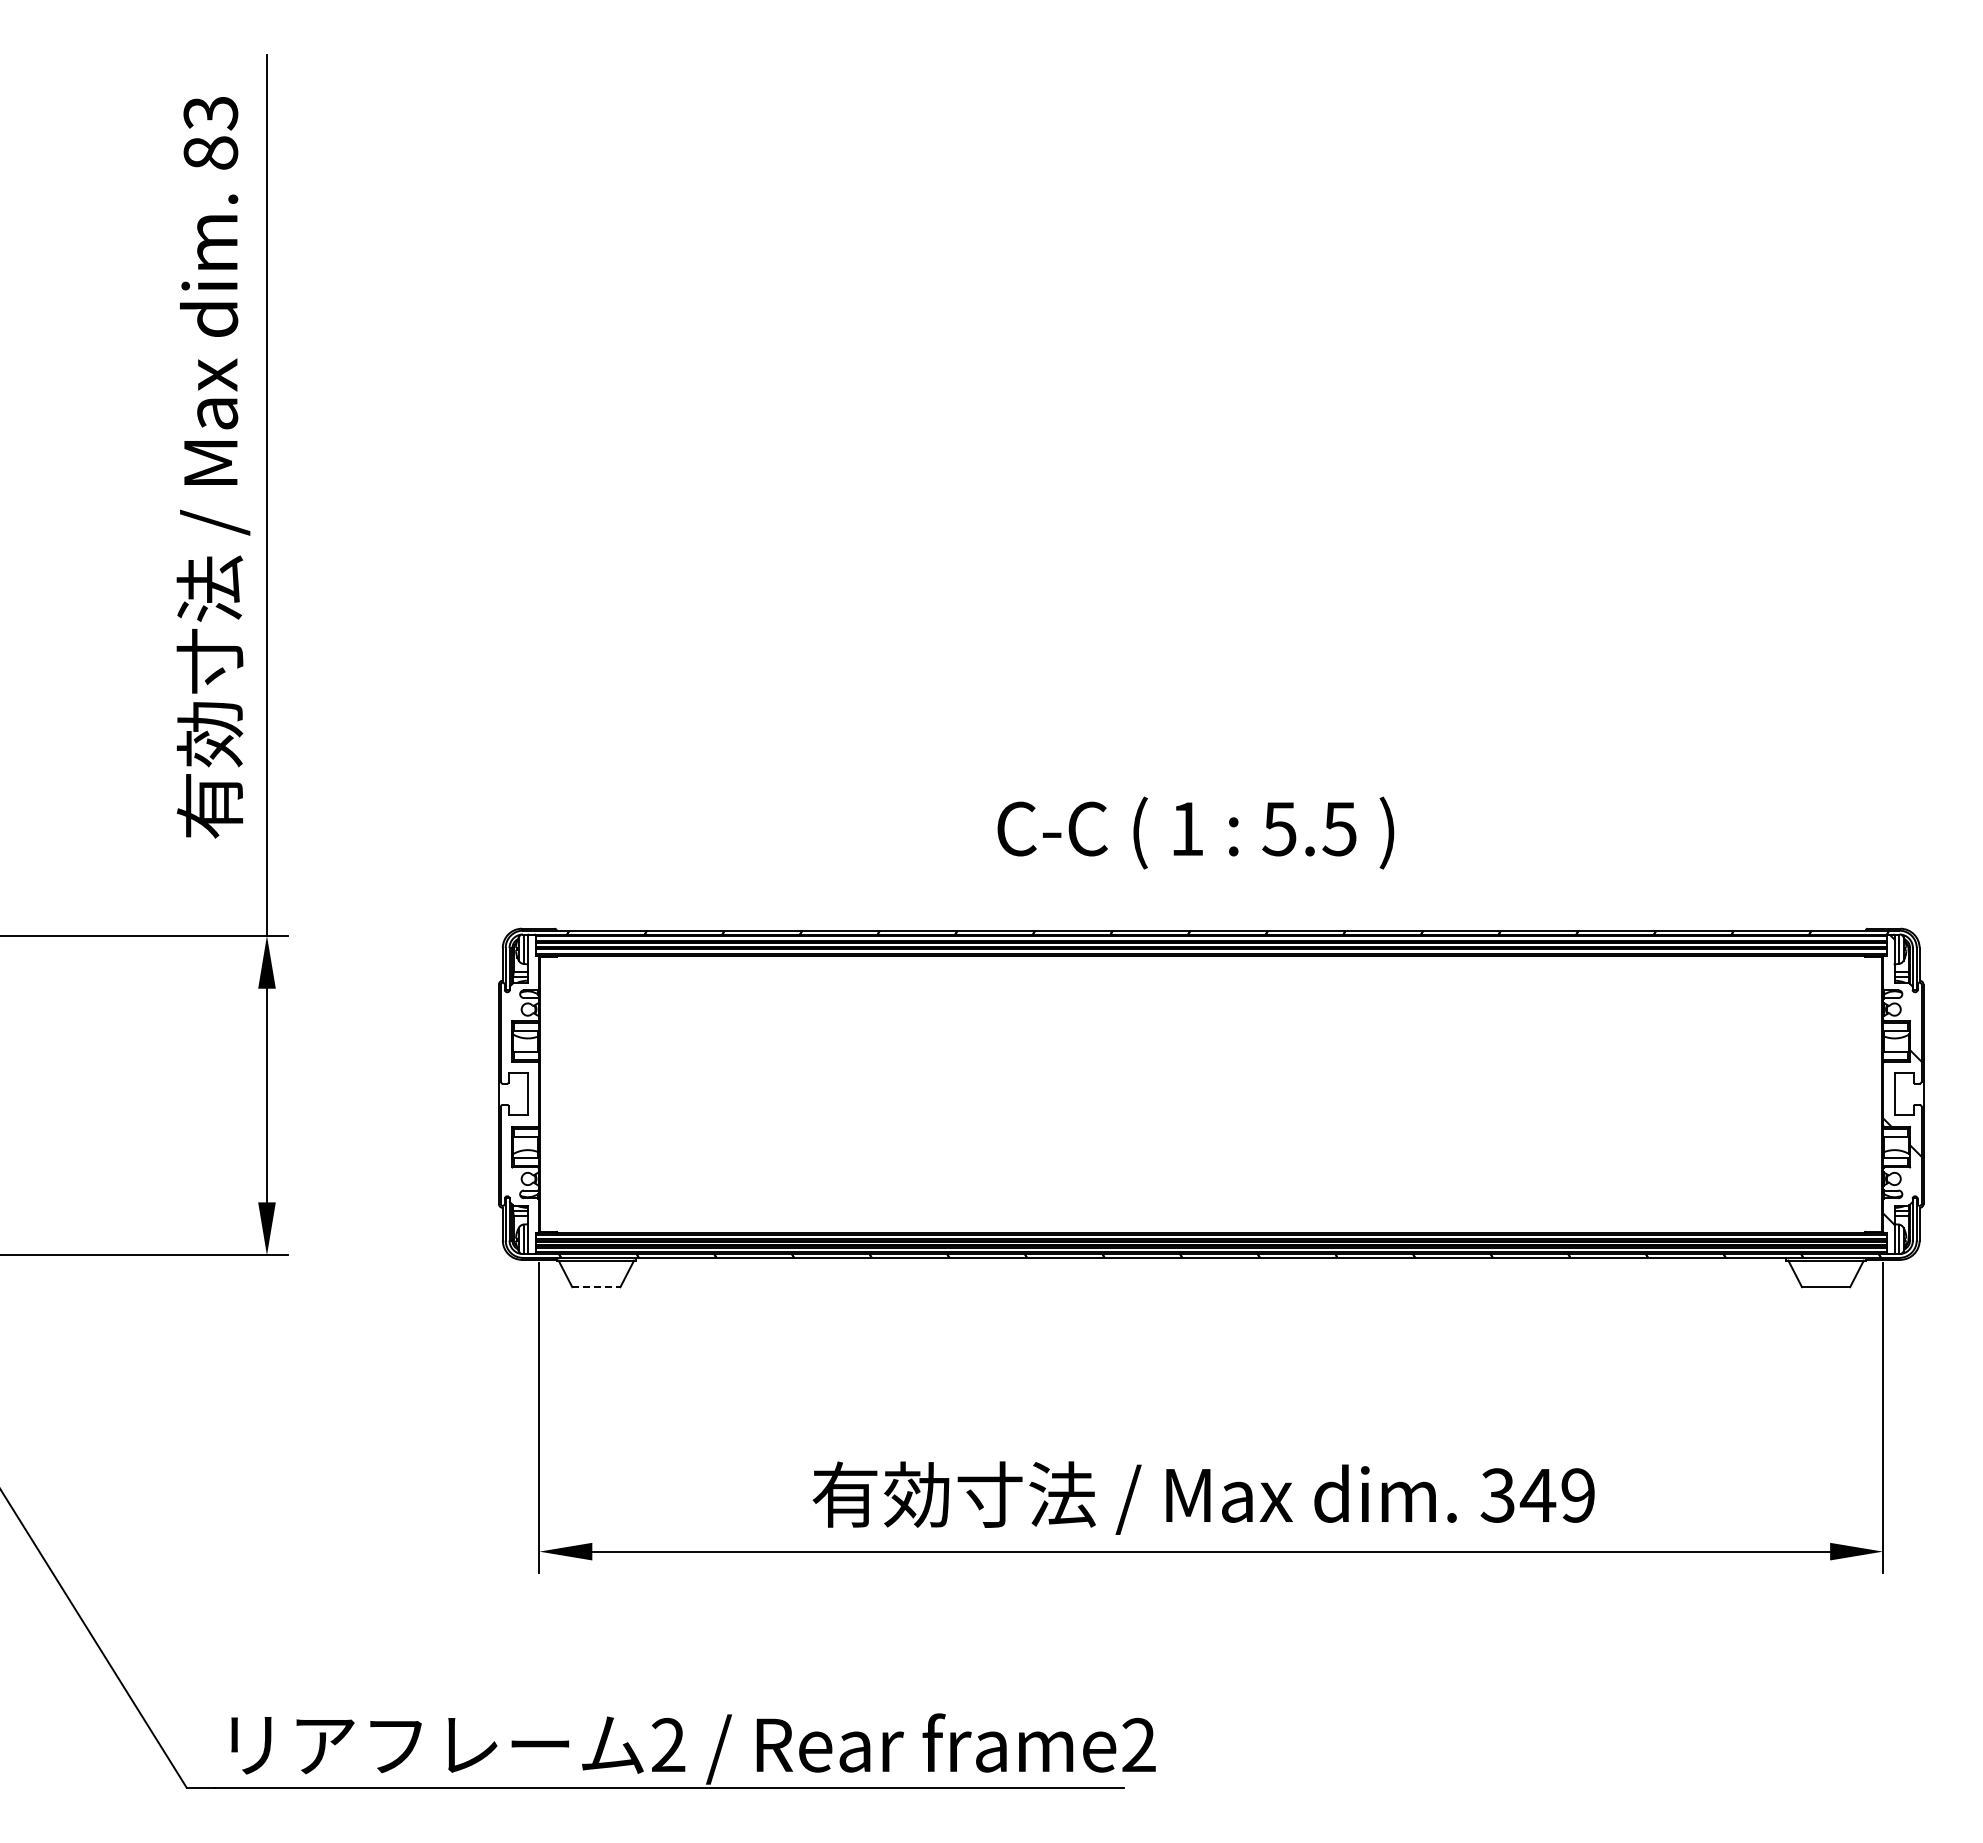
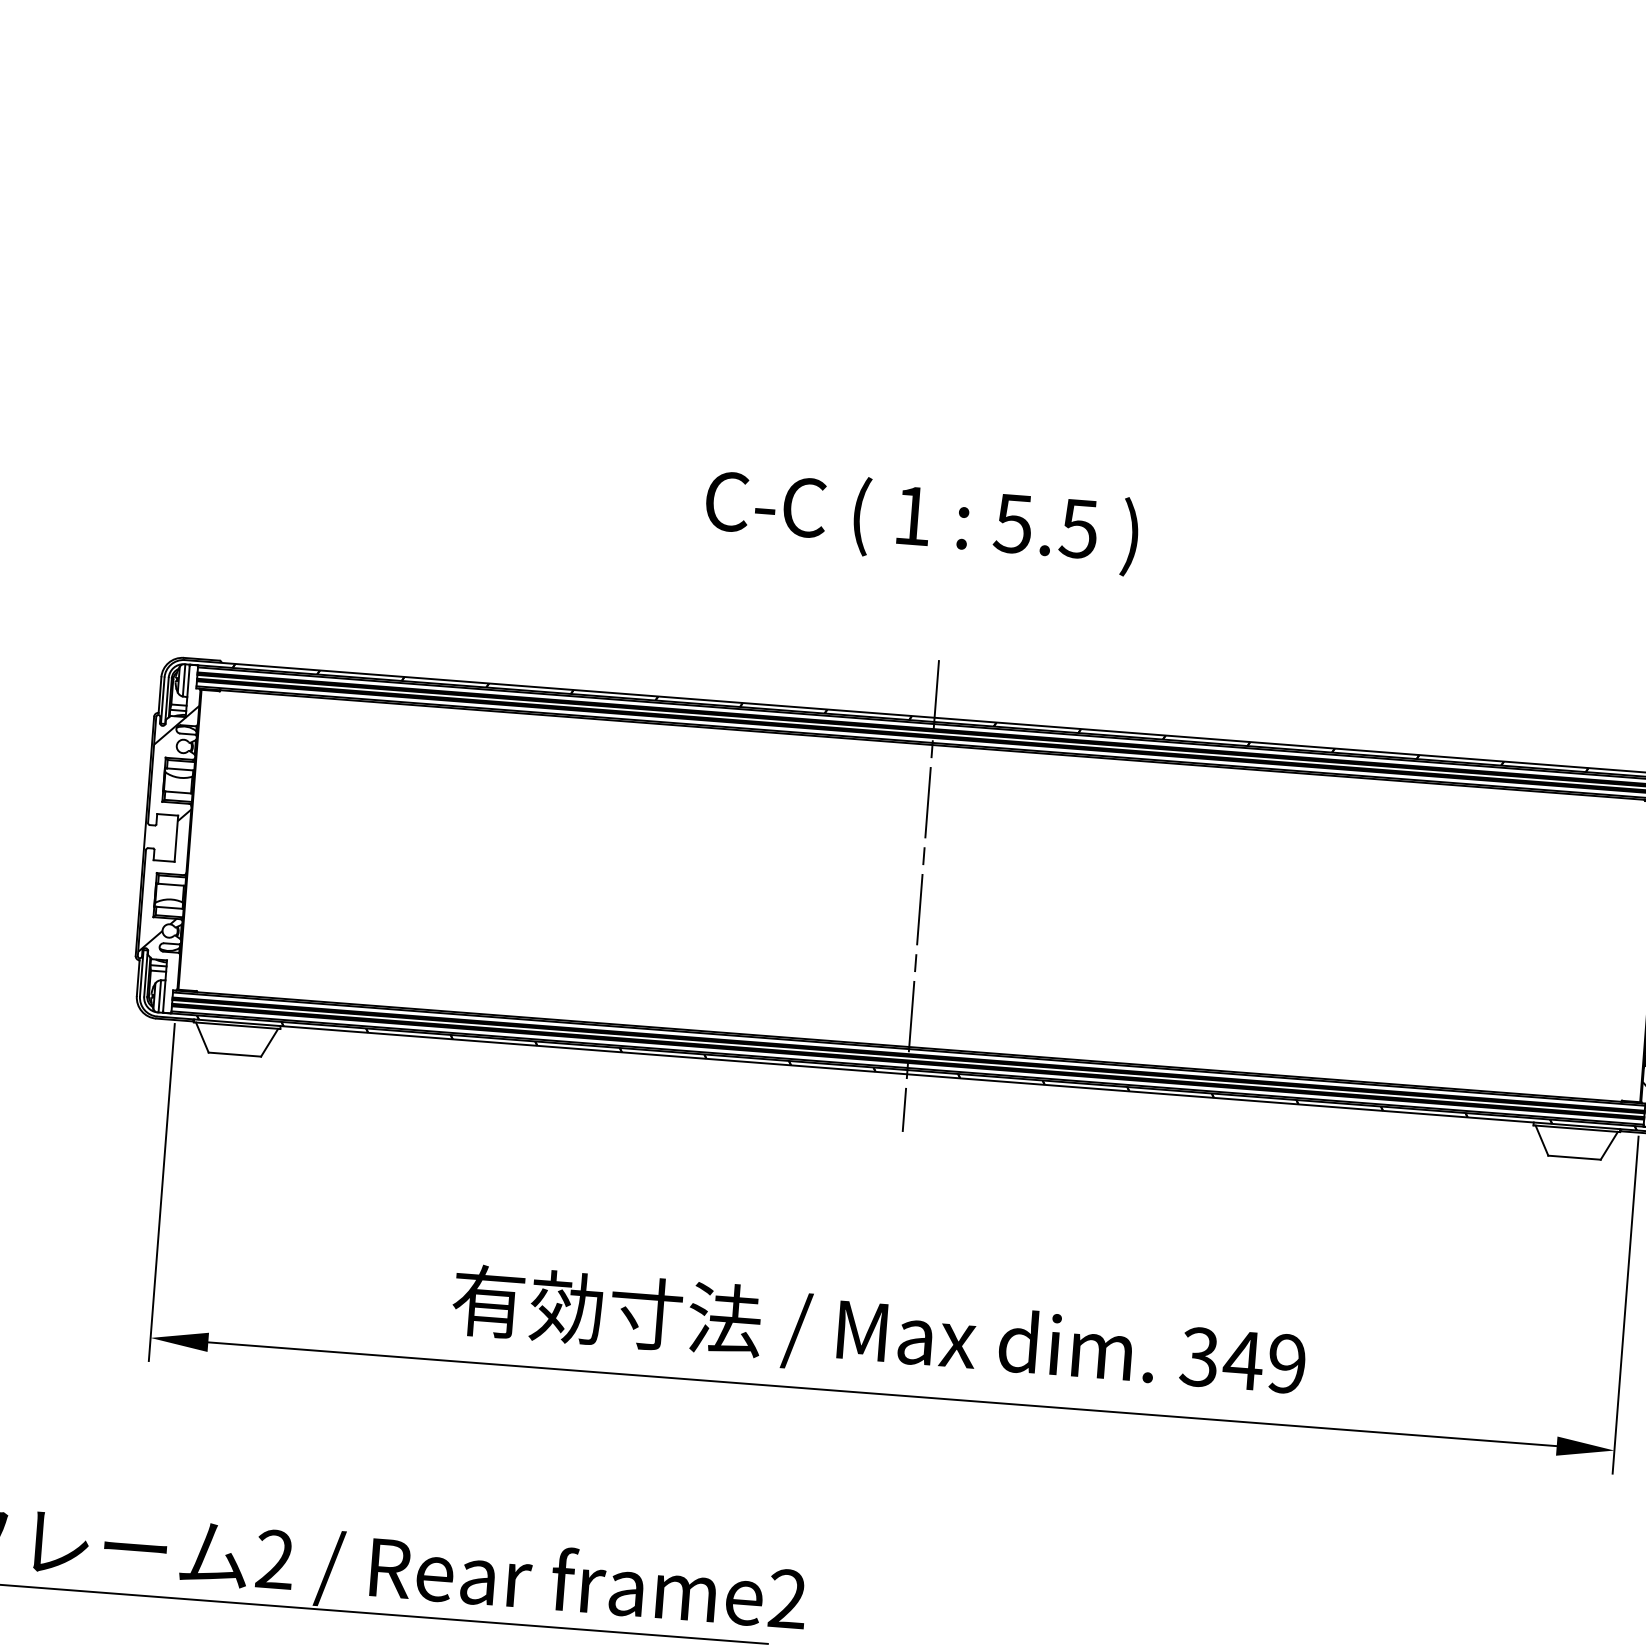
text: (1195, 832) -> (921, 520), moved
hatch: (519, 1085) -> (168, 828), added
line: (1211, 1093) -> (921, 895), added
line: (596, 1287) -> (235, 1054), dashed -> solid

